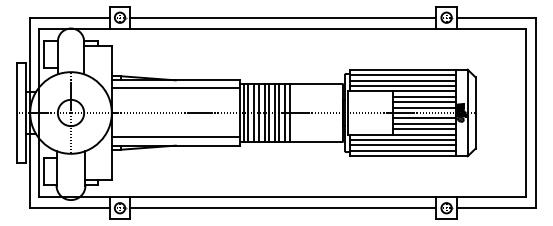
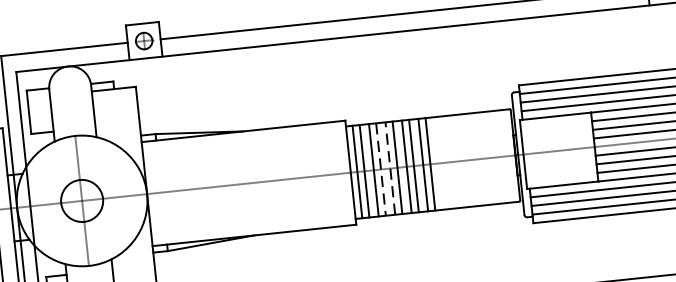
line: (175, 88) -> (244, 144), removed
line: (264, 112) -> (390, 167), solid -> dashed
line: (258, 113) -> (380, 170), solid -> dashed
line: (175, 137) -> (252, 222), removed

